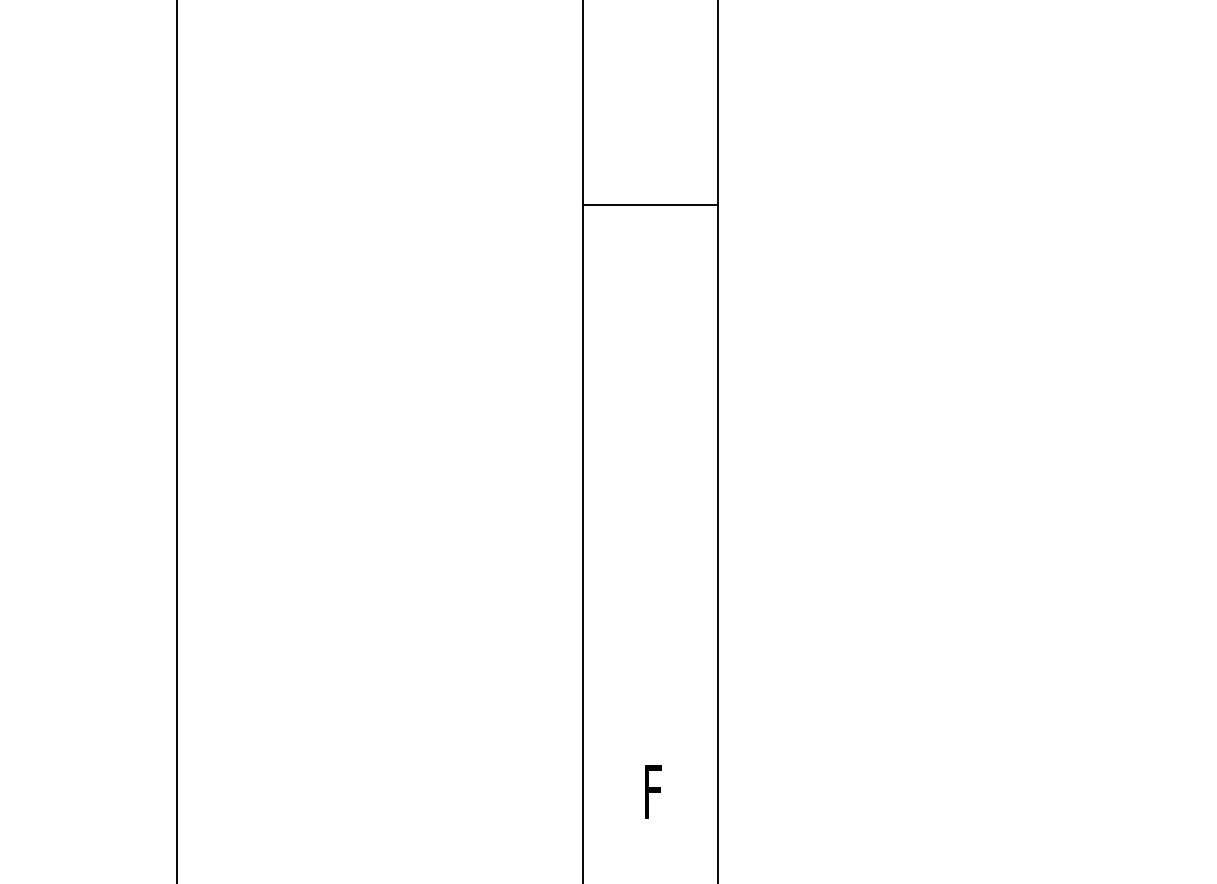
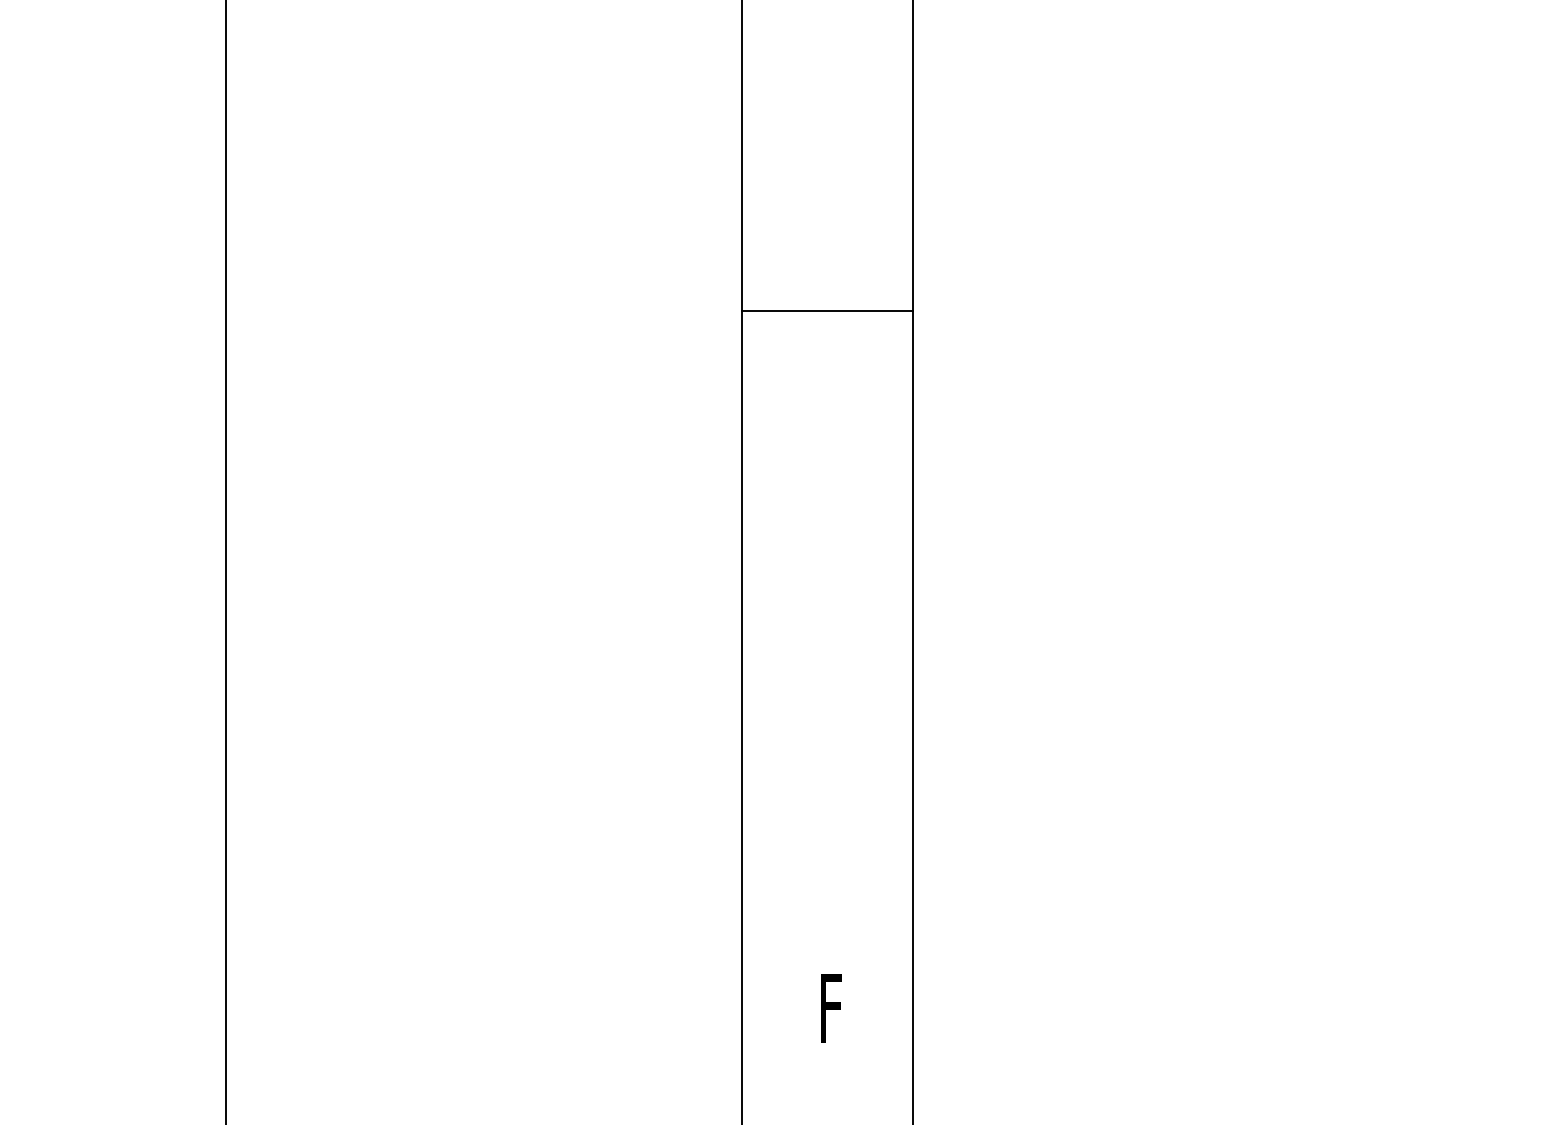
line: (650, 205) -> (827, 311), moved

